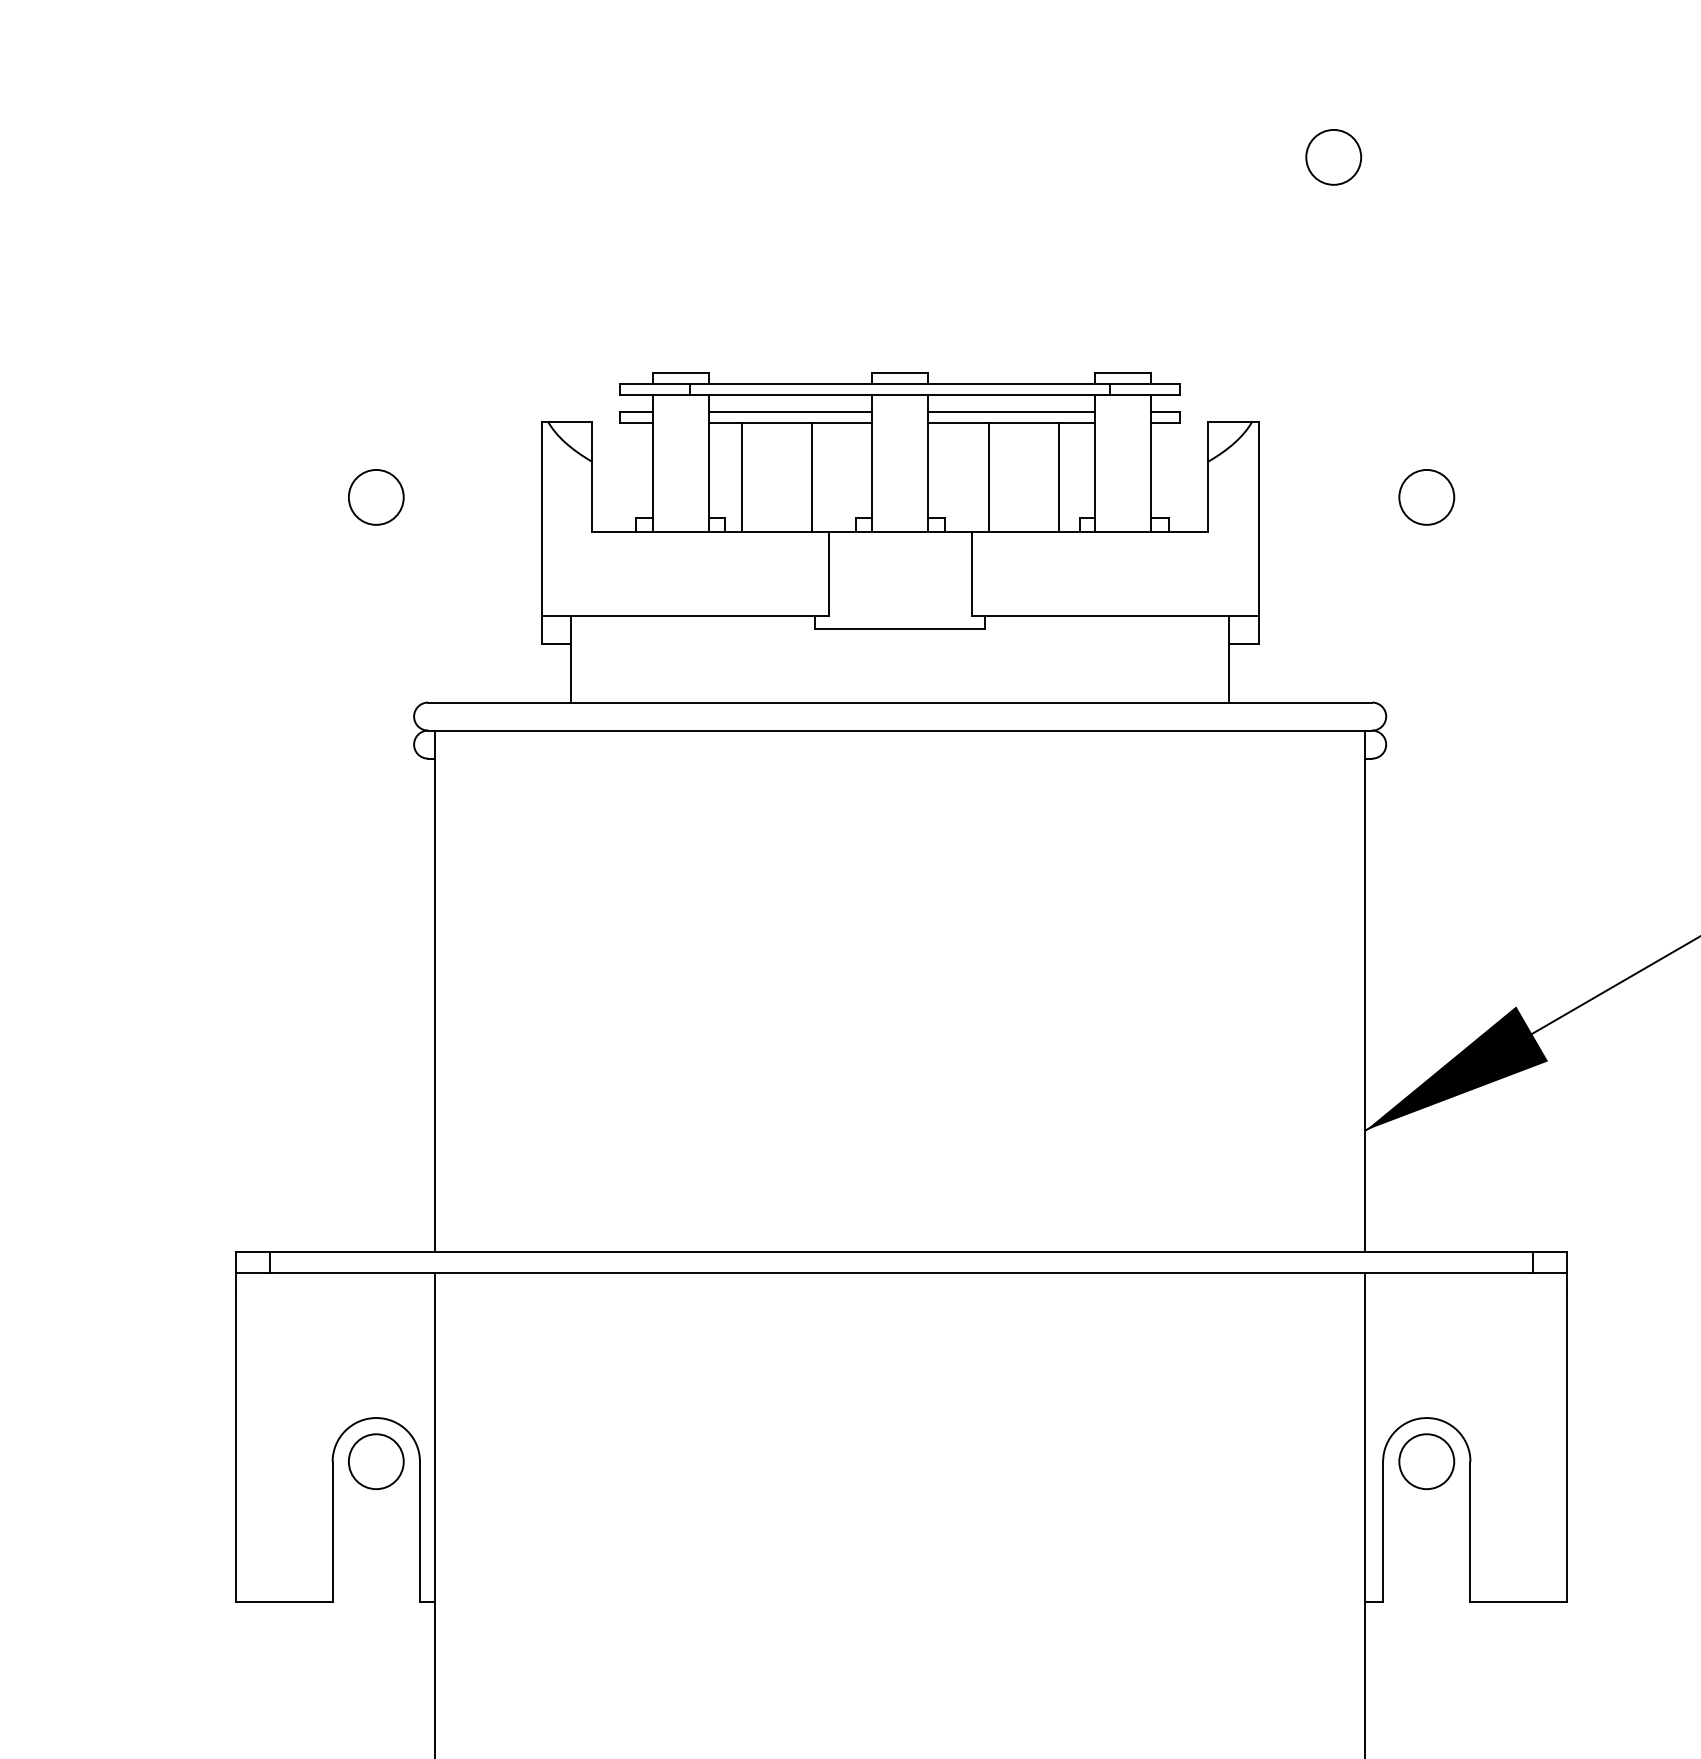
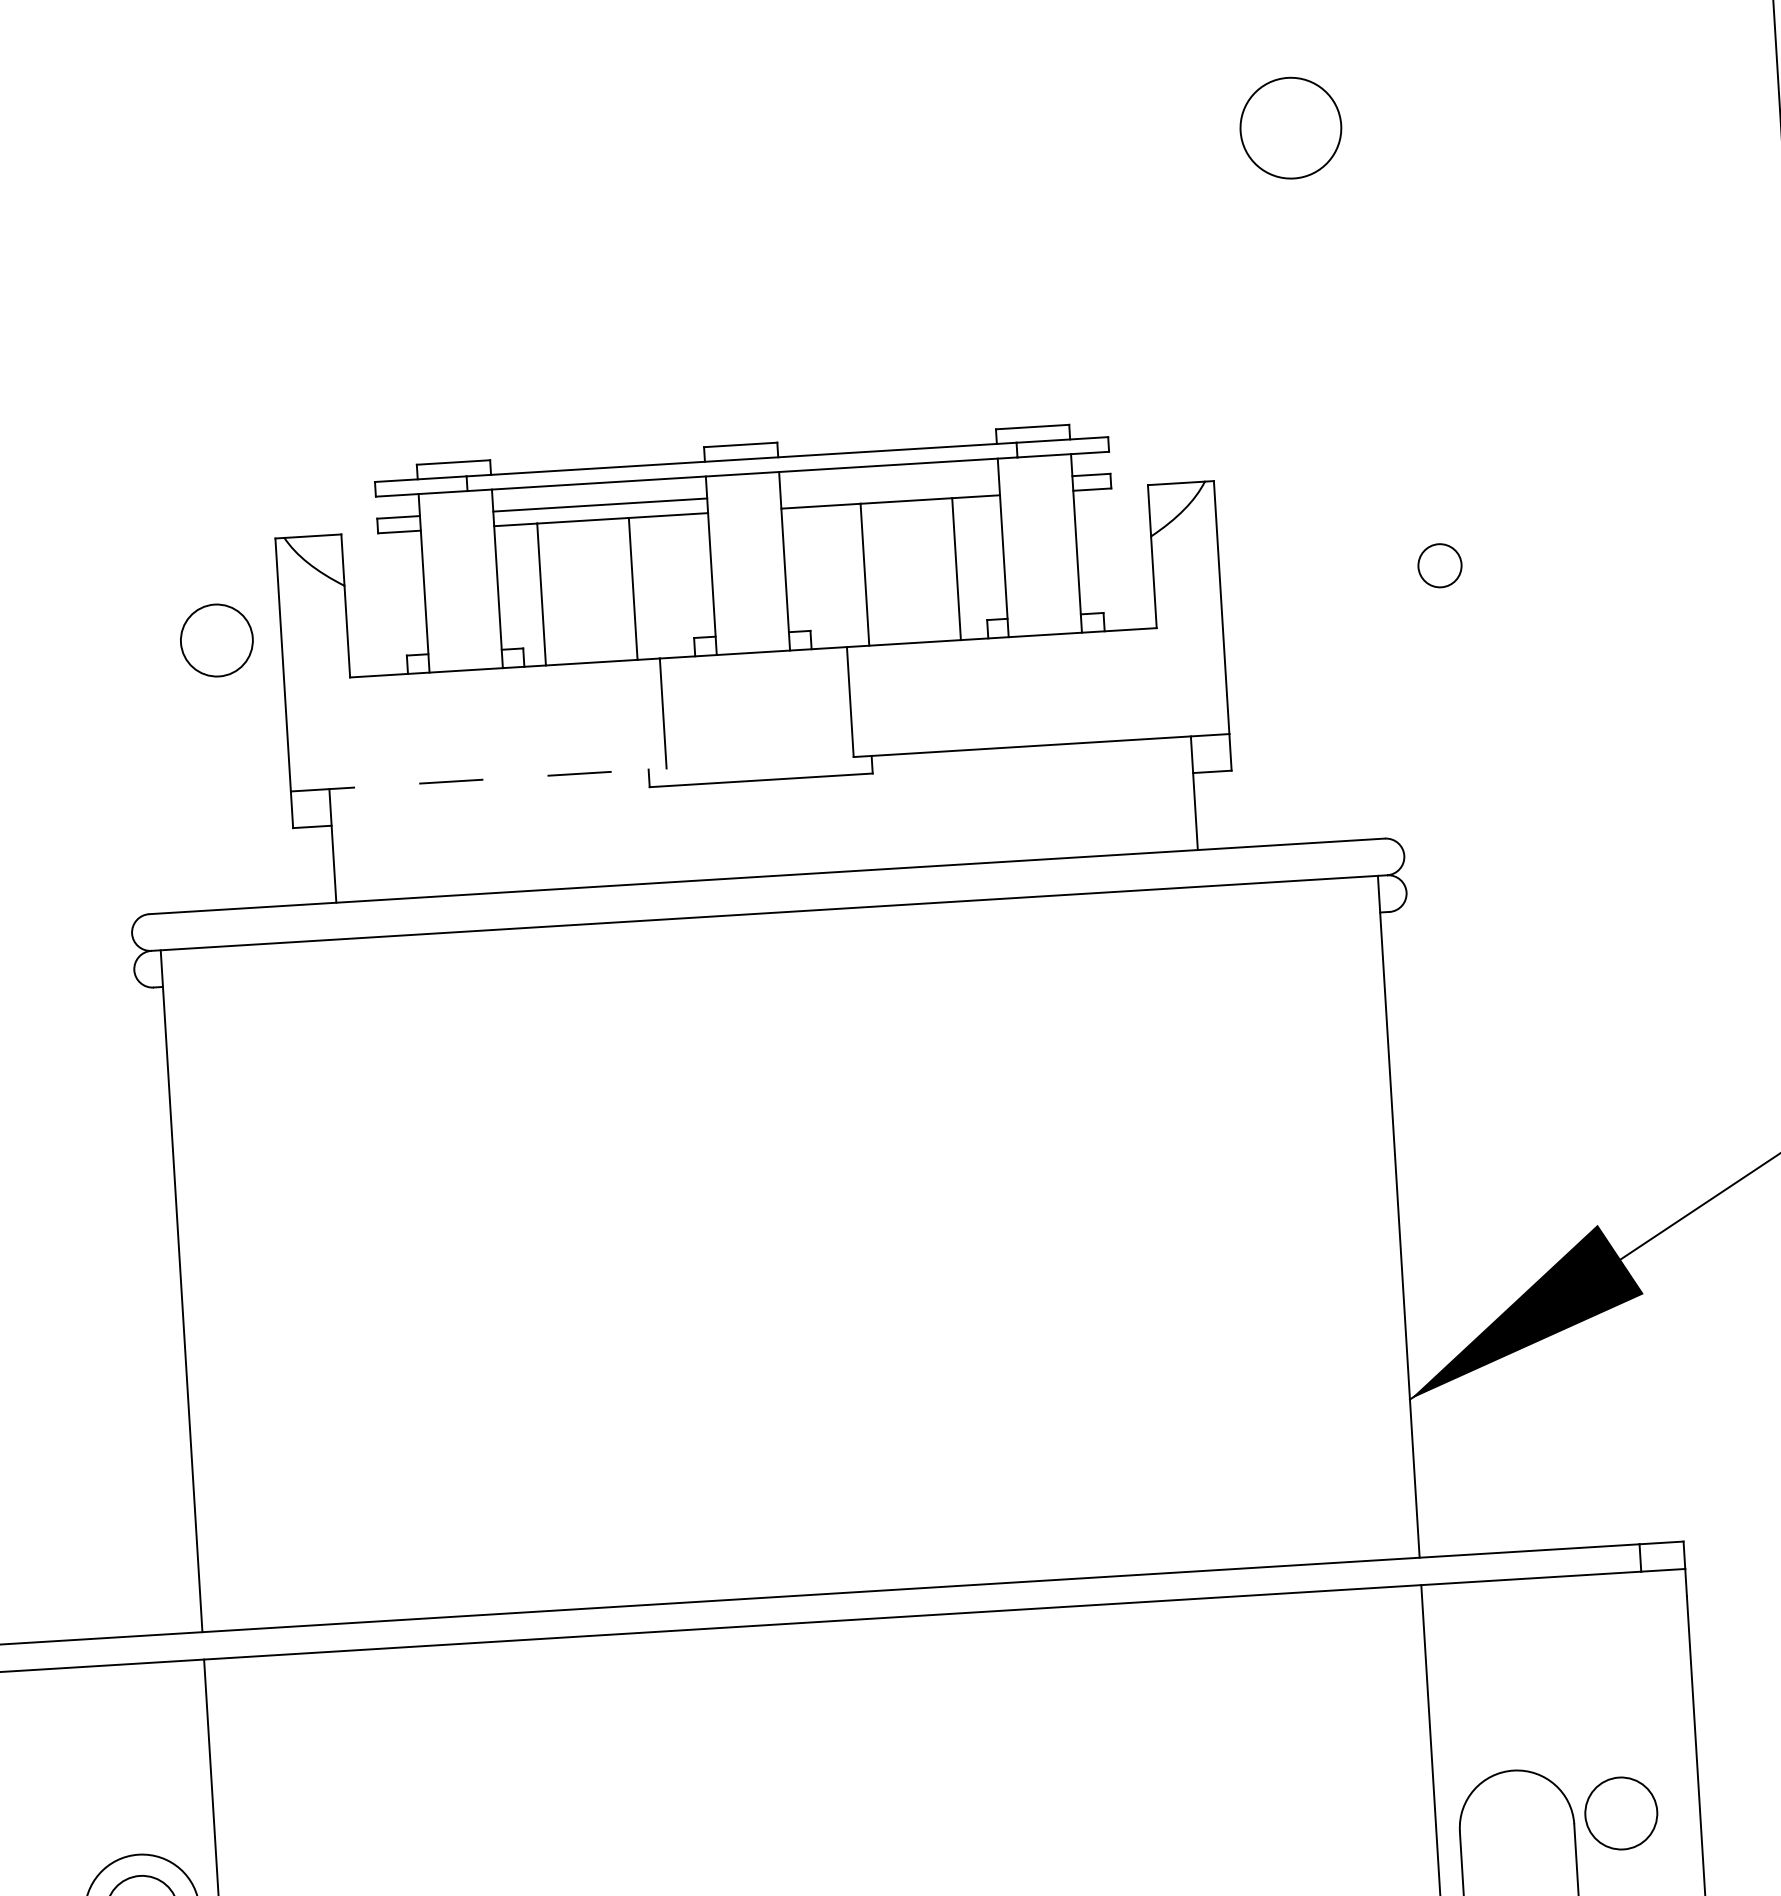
circle: (1333, 156) -> (1290, 127), size x1.4
line: (1011, 412) -> (889, 487), removed
circle: (376, 497) -> (217, 640), moved
circle: (1426, 497) -> (1439, 565), size x0.6
line: (685, 615) -> (479, 779), solid -> dashed
circle: (1426, 1461) -> (1620, 1813), moved

